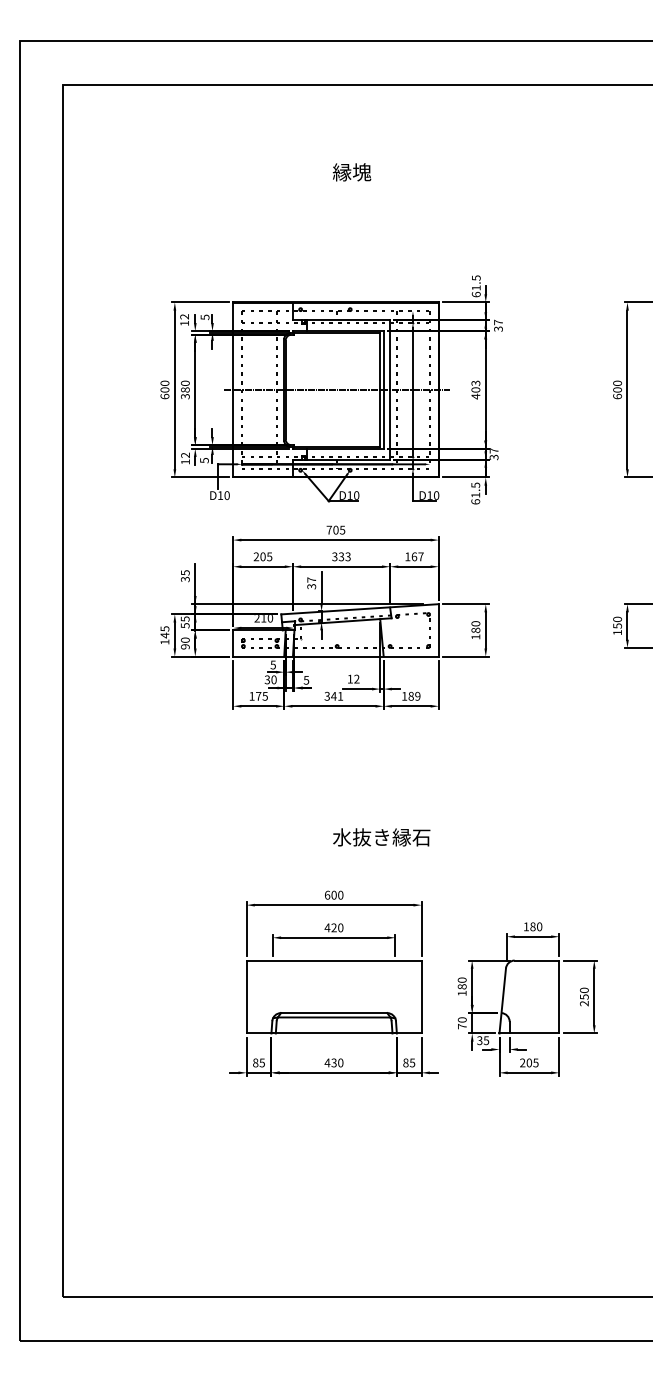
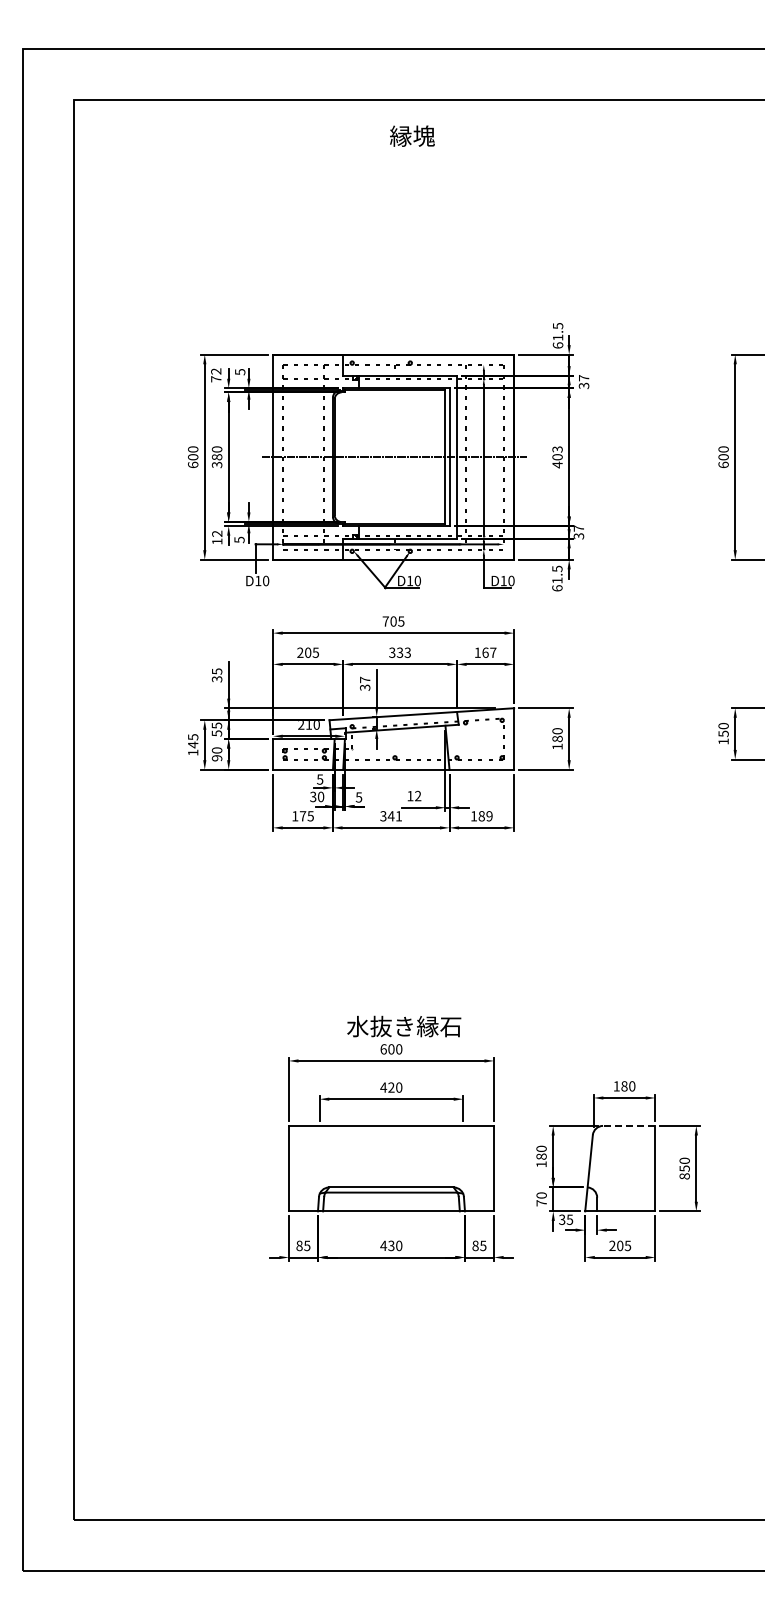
text: (352, 171) -> (412, 135), moved
text: (184, 323) -> (216, 379), 12 -> 72
text: (381, 837) -> (404, 1026), moved
line: (536, 960) -> (628, 1125), solid -> dashed
text: (584, 1003) -> (684, 1176), 250 -> 850

